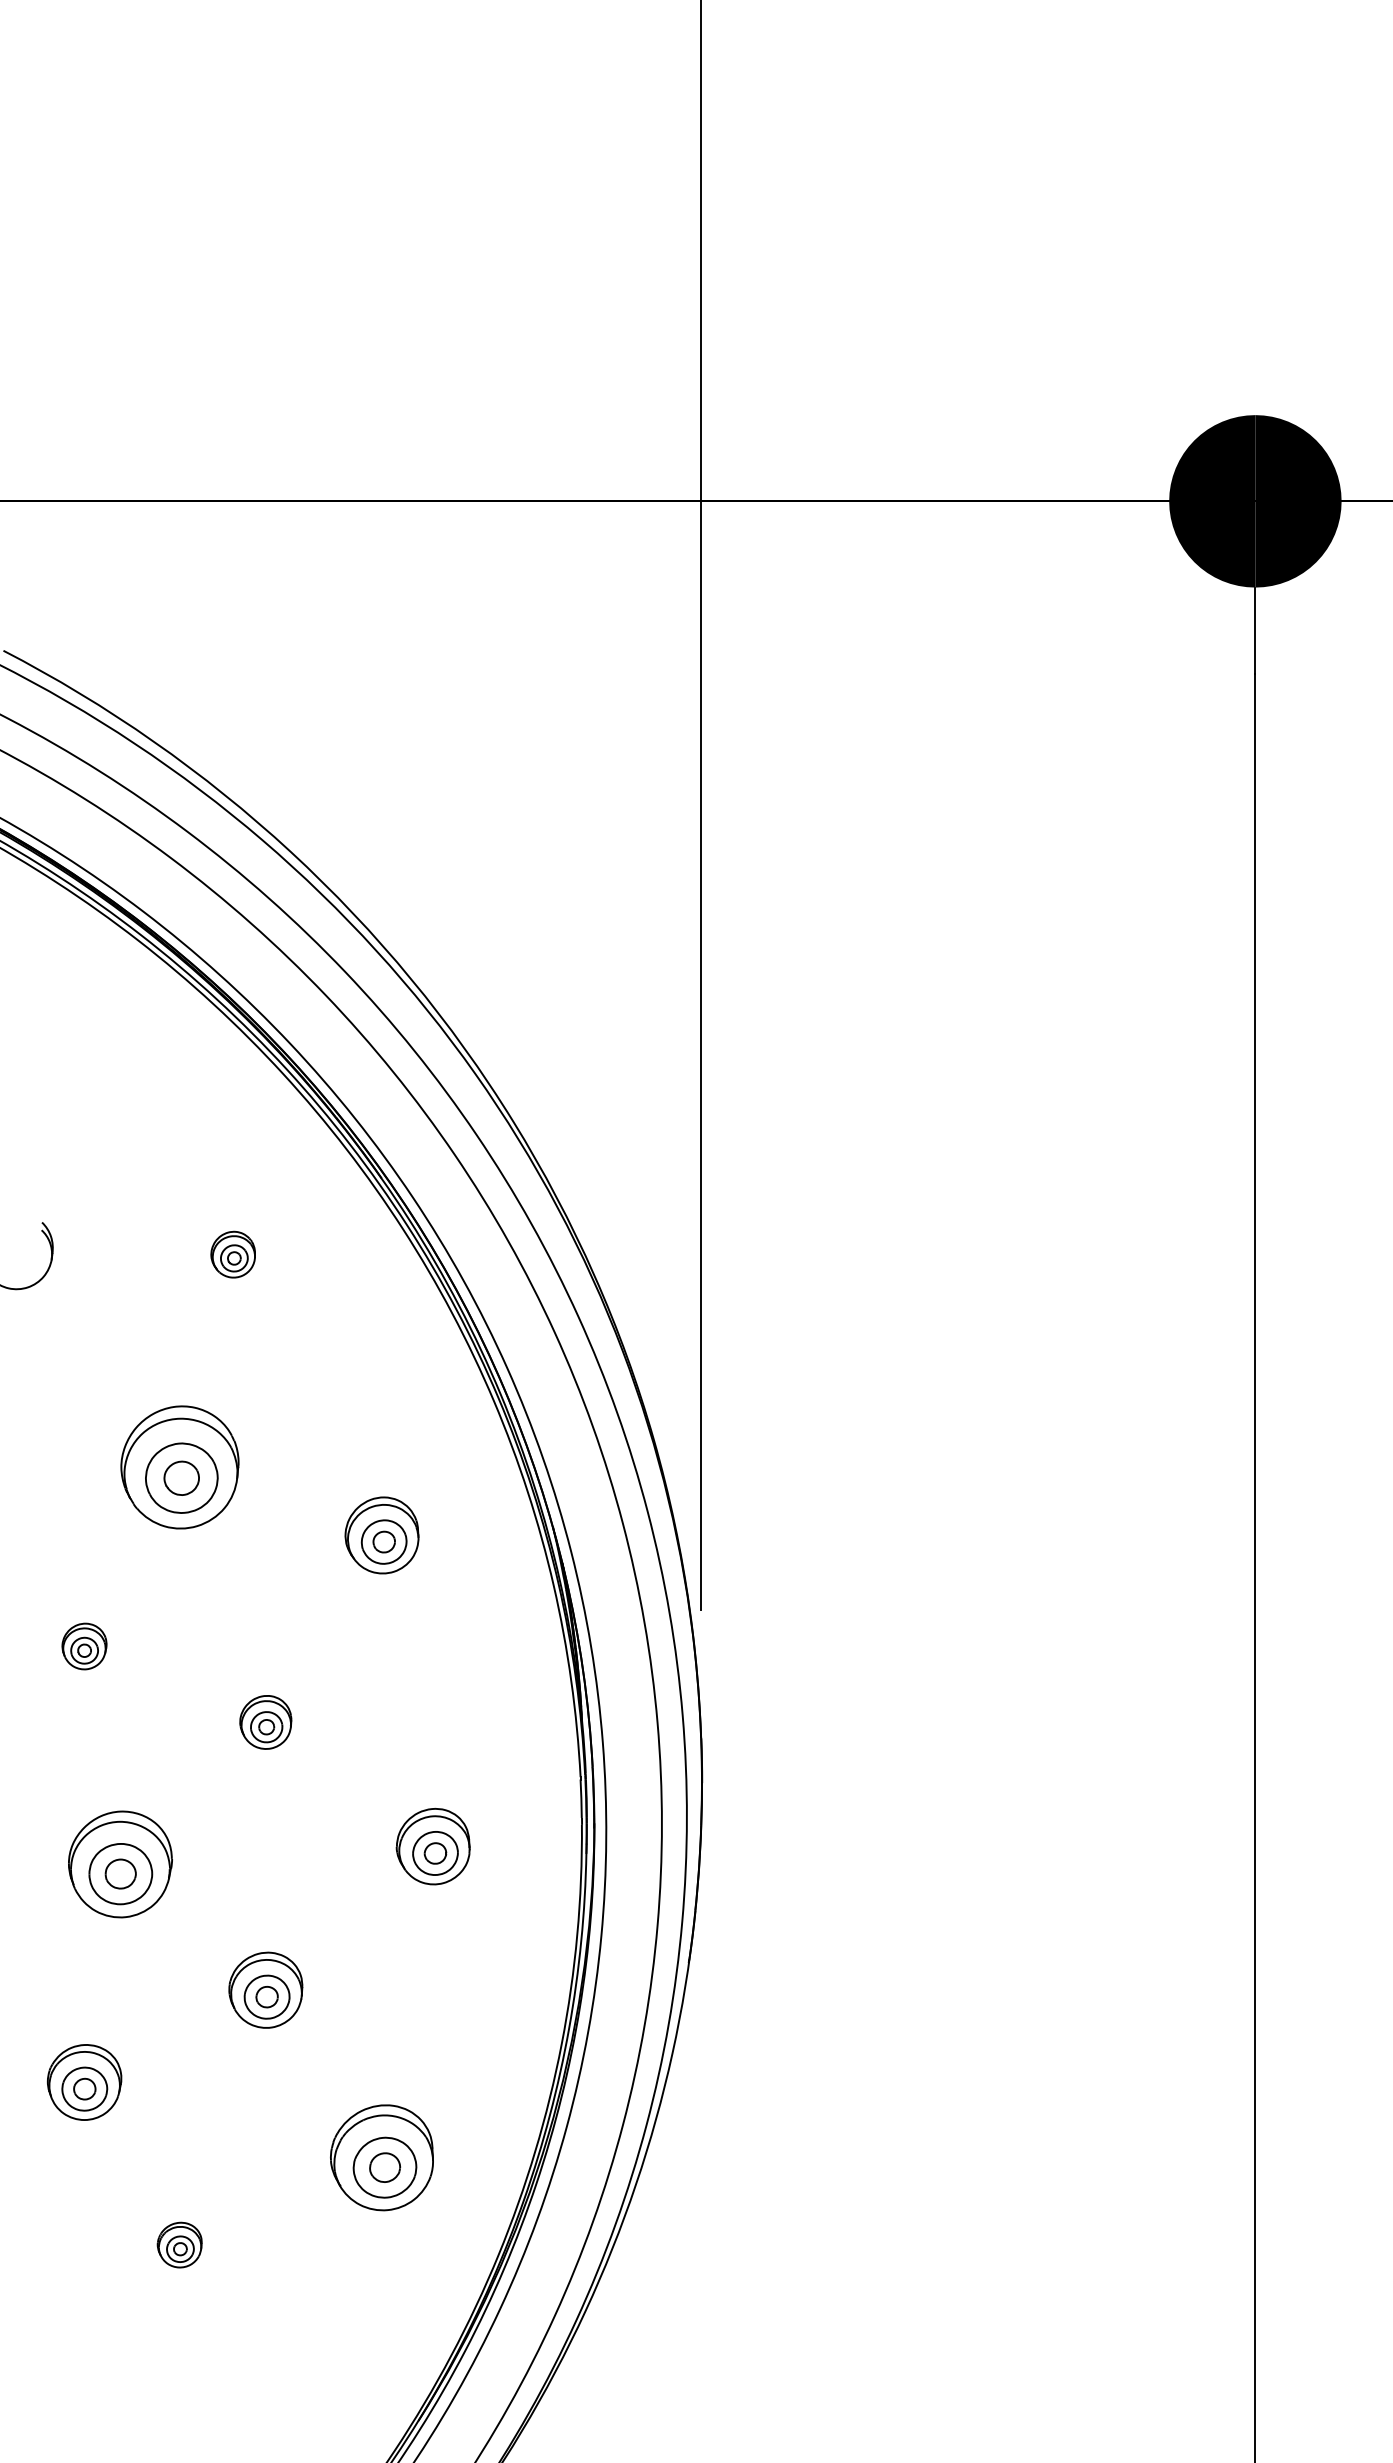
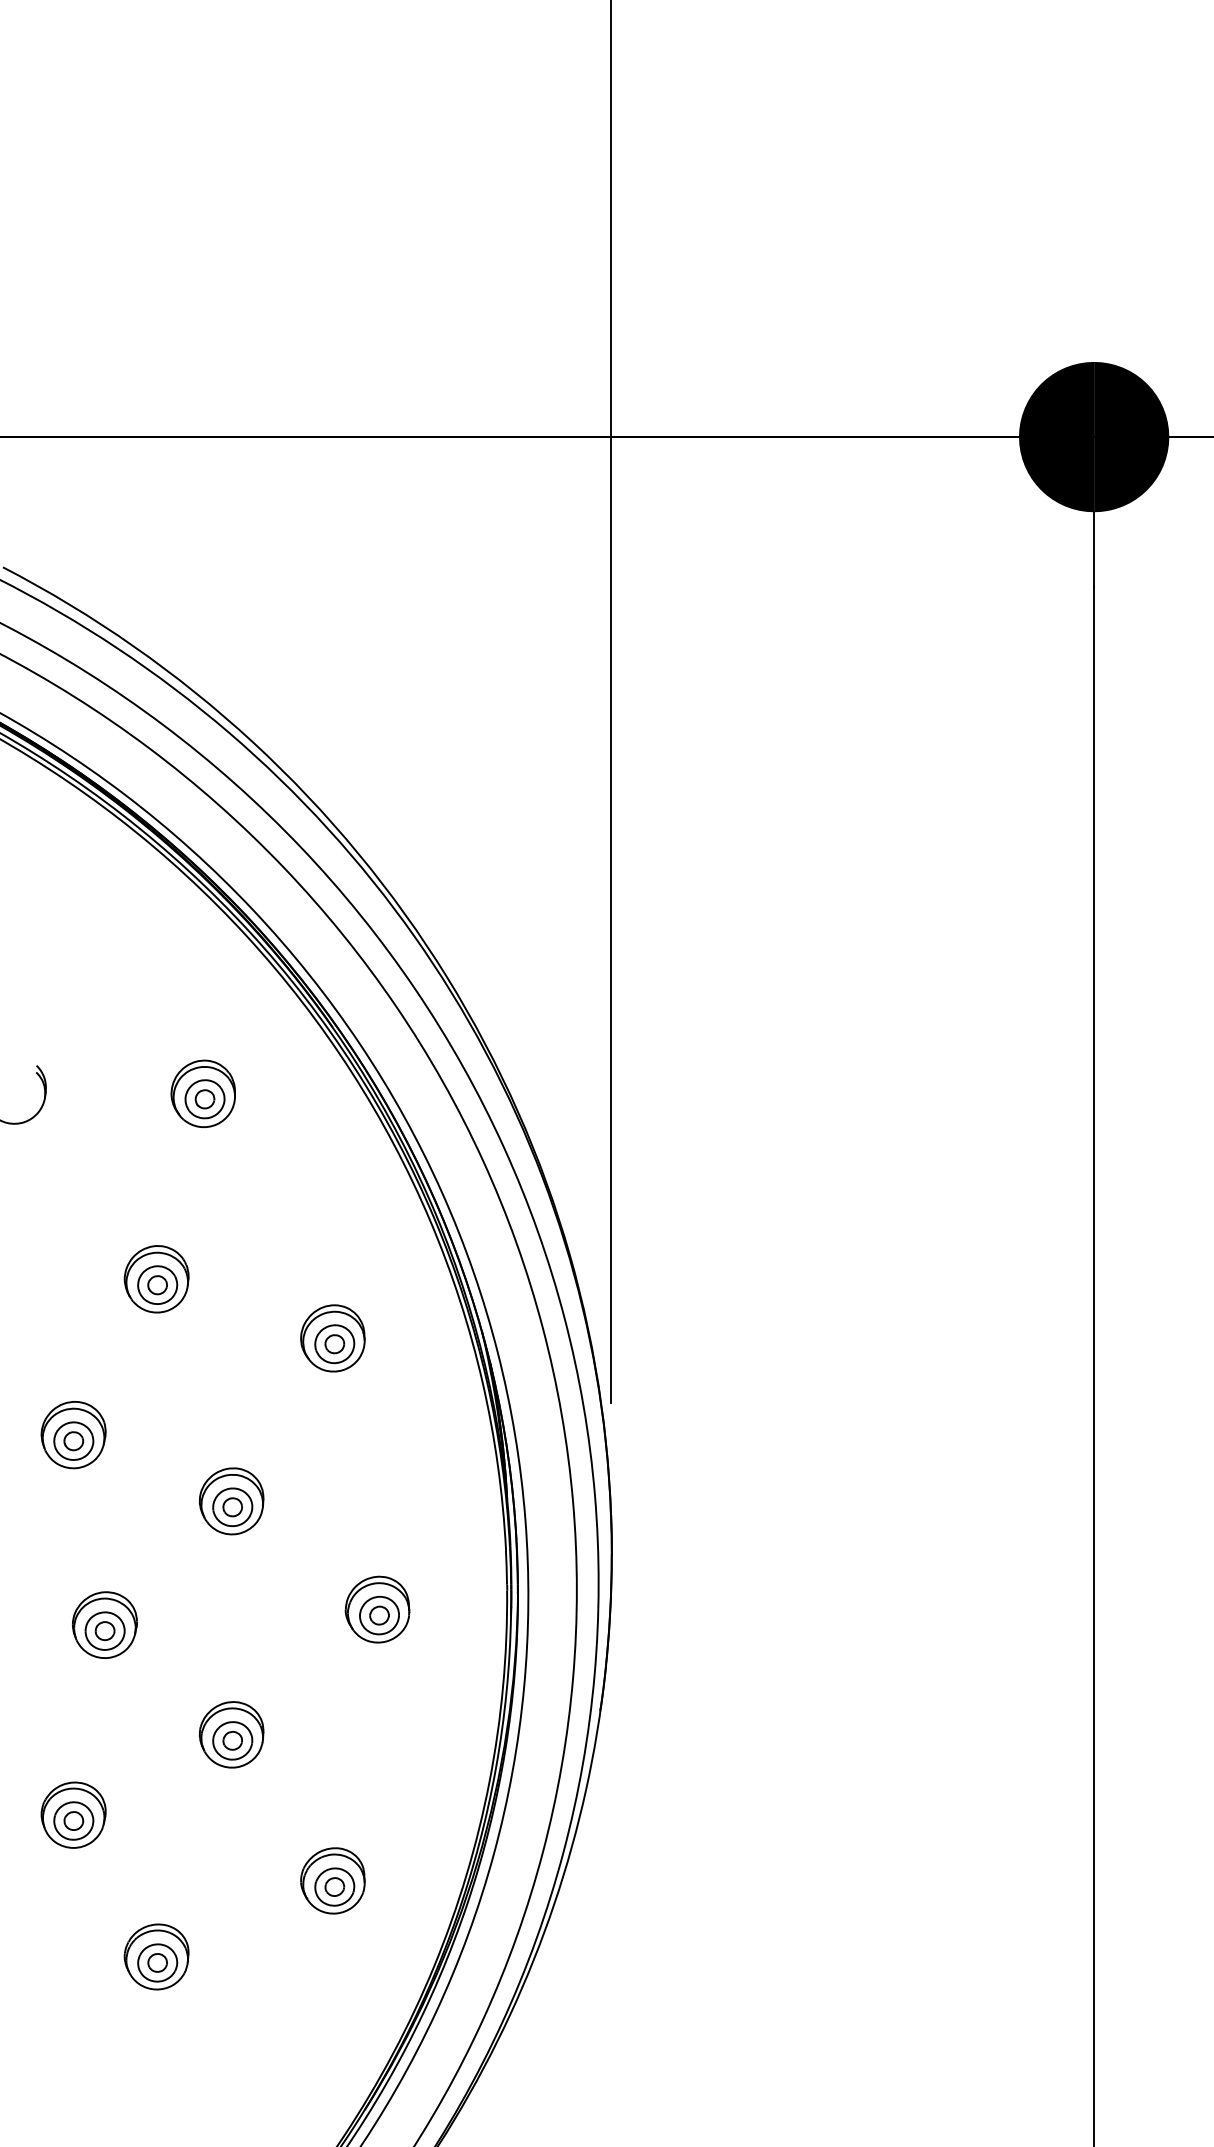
part: (232, 1254) -> (202, 1093), size x1.67
part: (179, 1467) -> (156, 1279), size x0.62
part: (84, 1646) -> (73, 1435), size x1.67
part: (265, 1722) -> (231, 1501), size x1.43
part: (119, 1863) -> (104, 1624), size x0.71
part: (381, 2157) -> (332, 1880), size x0.71
part: (179, 2244) -> (156, 1956), size x1.67

